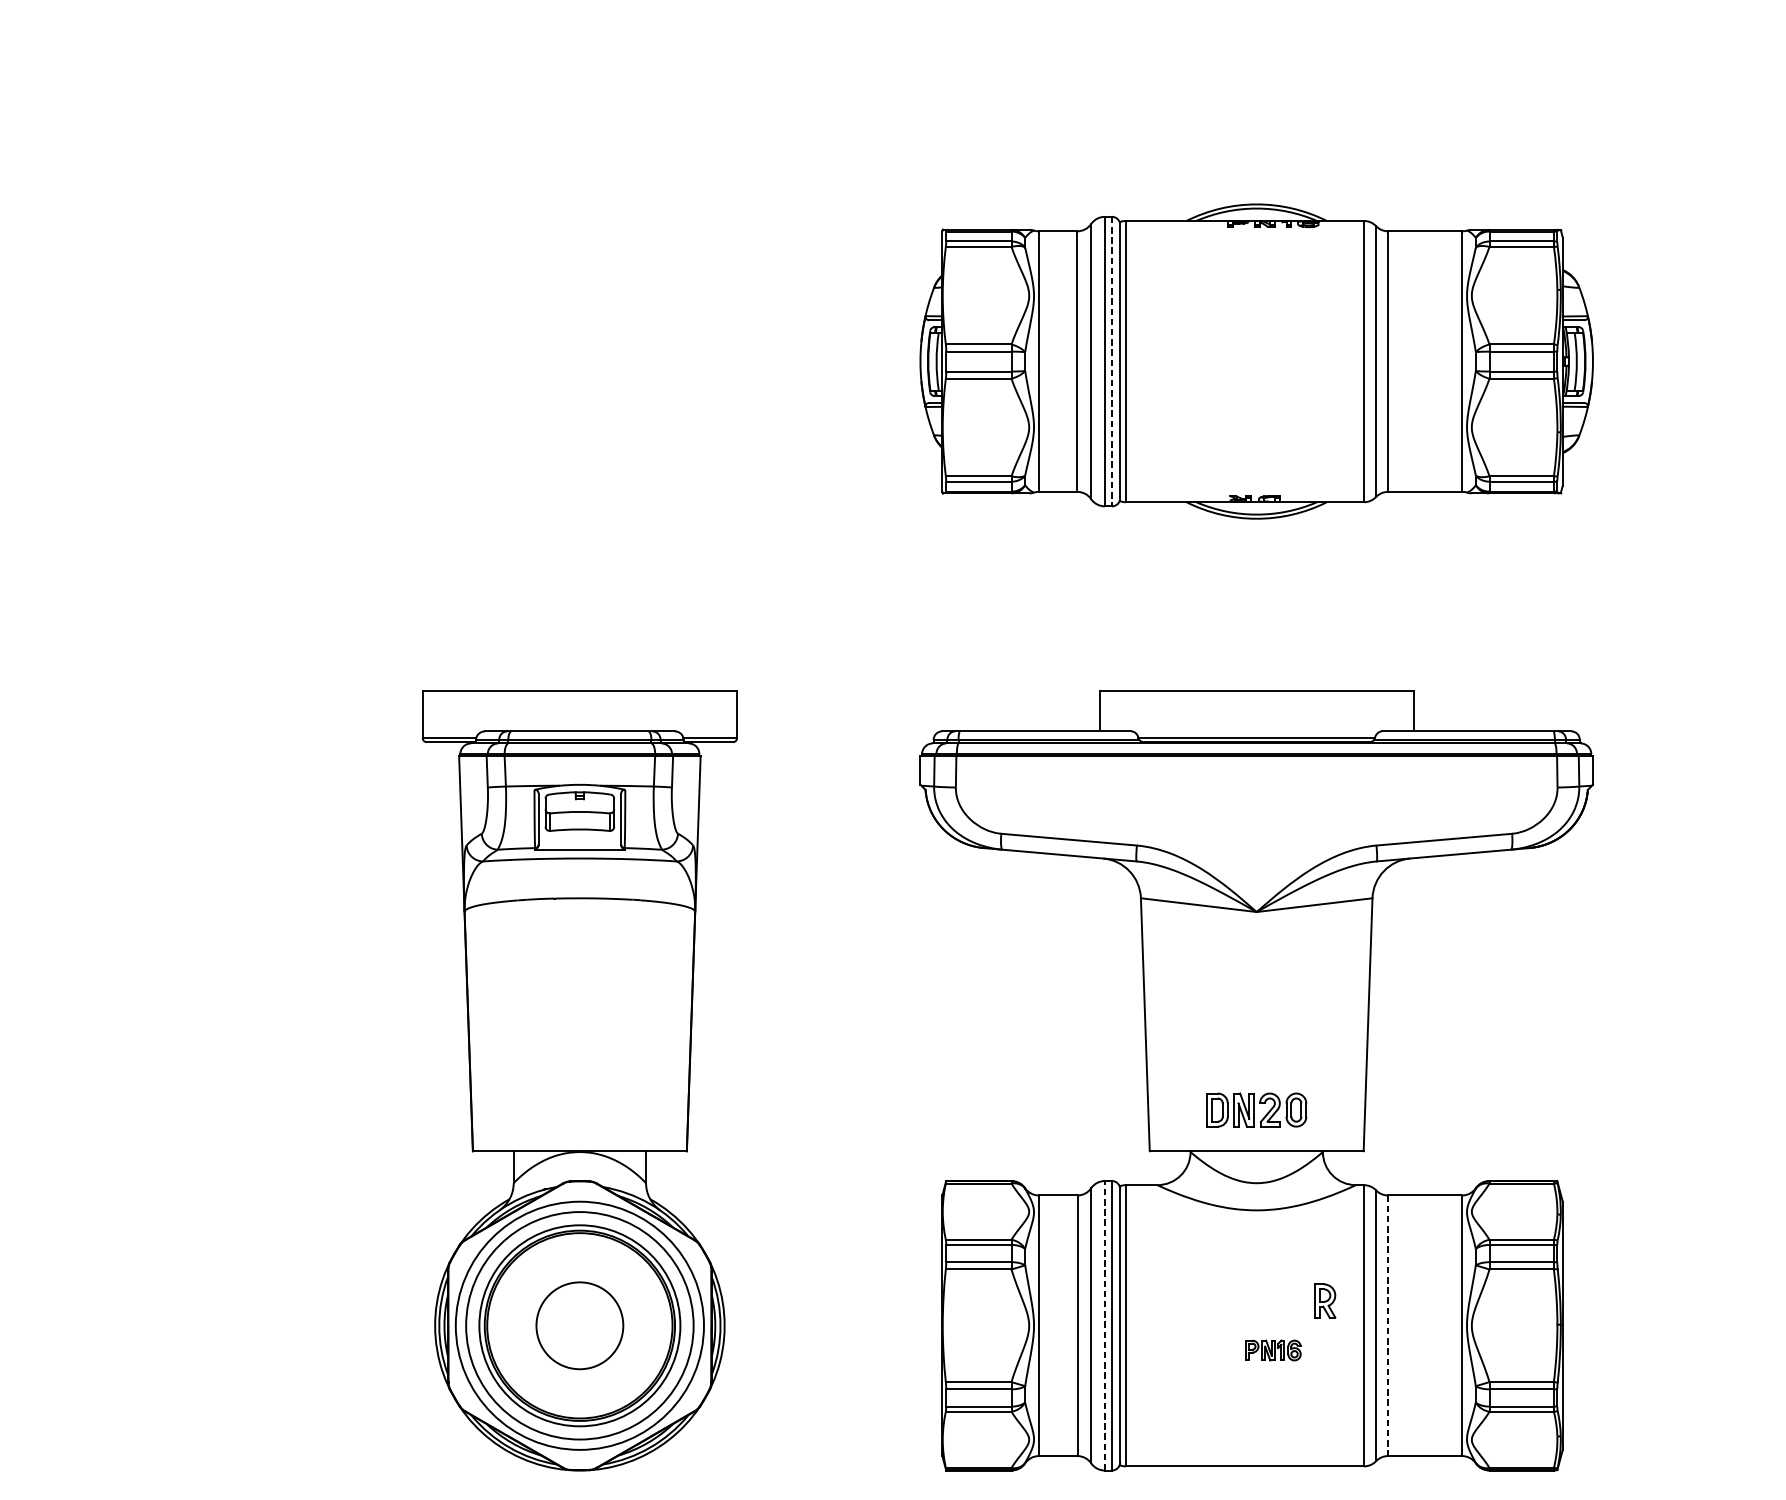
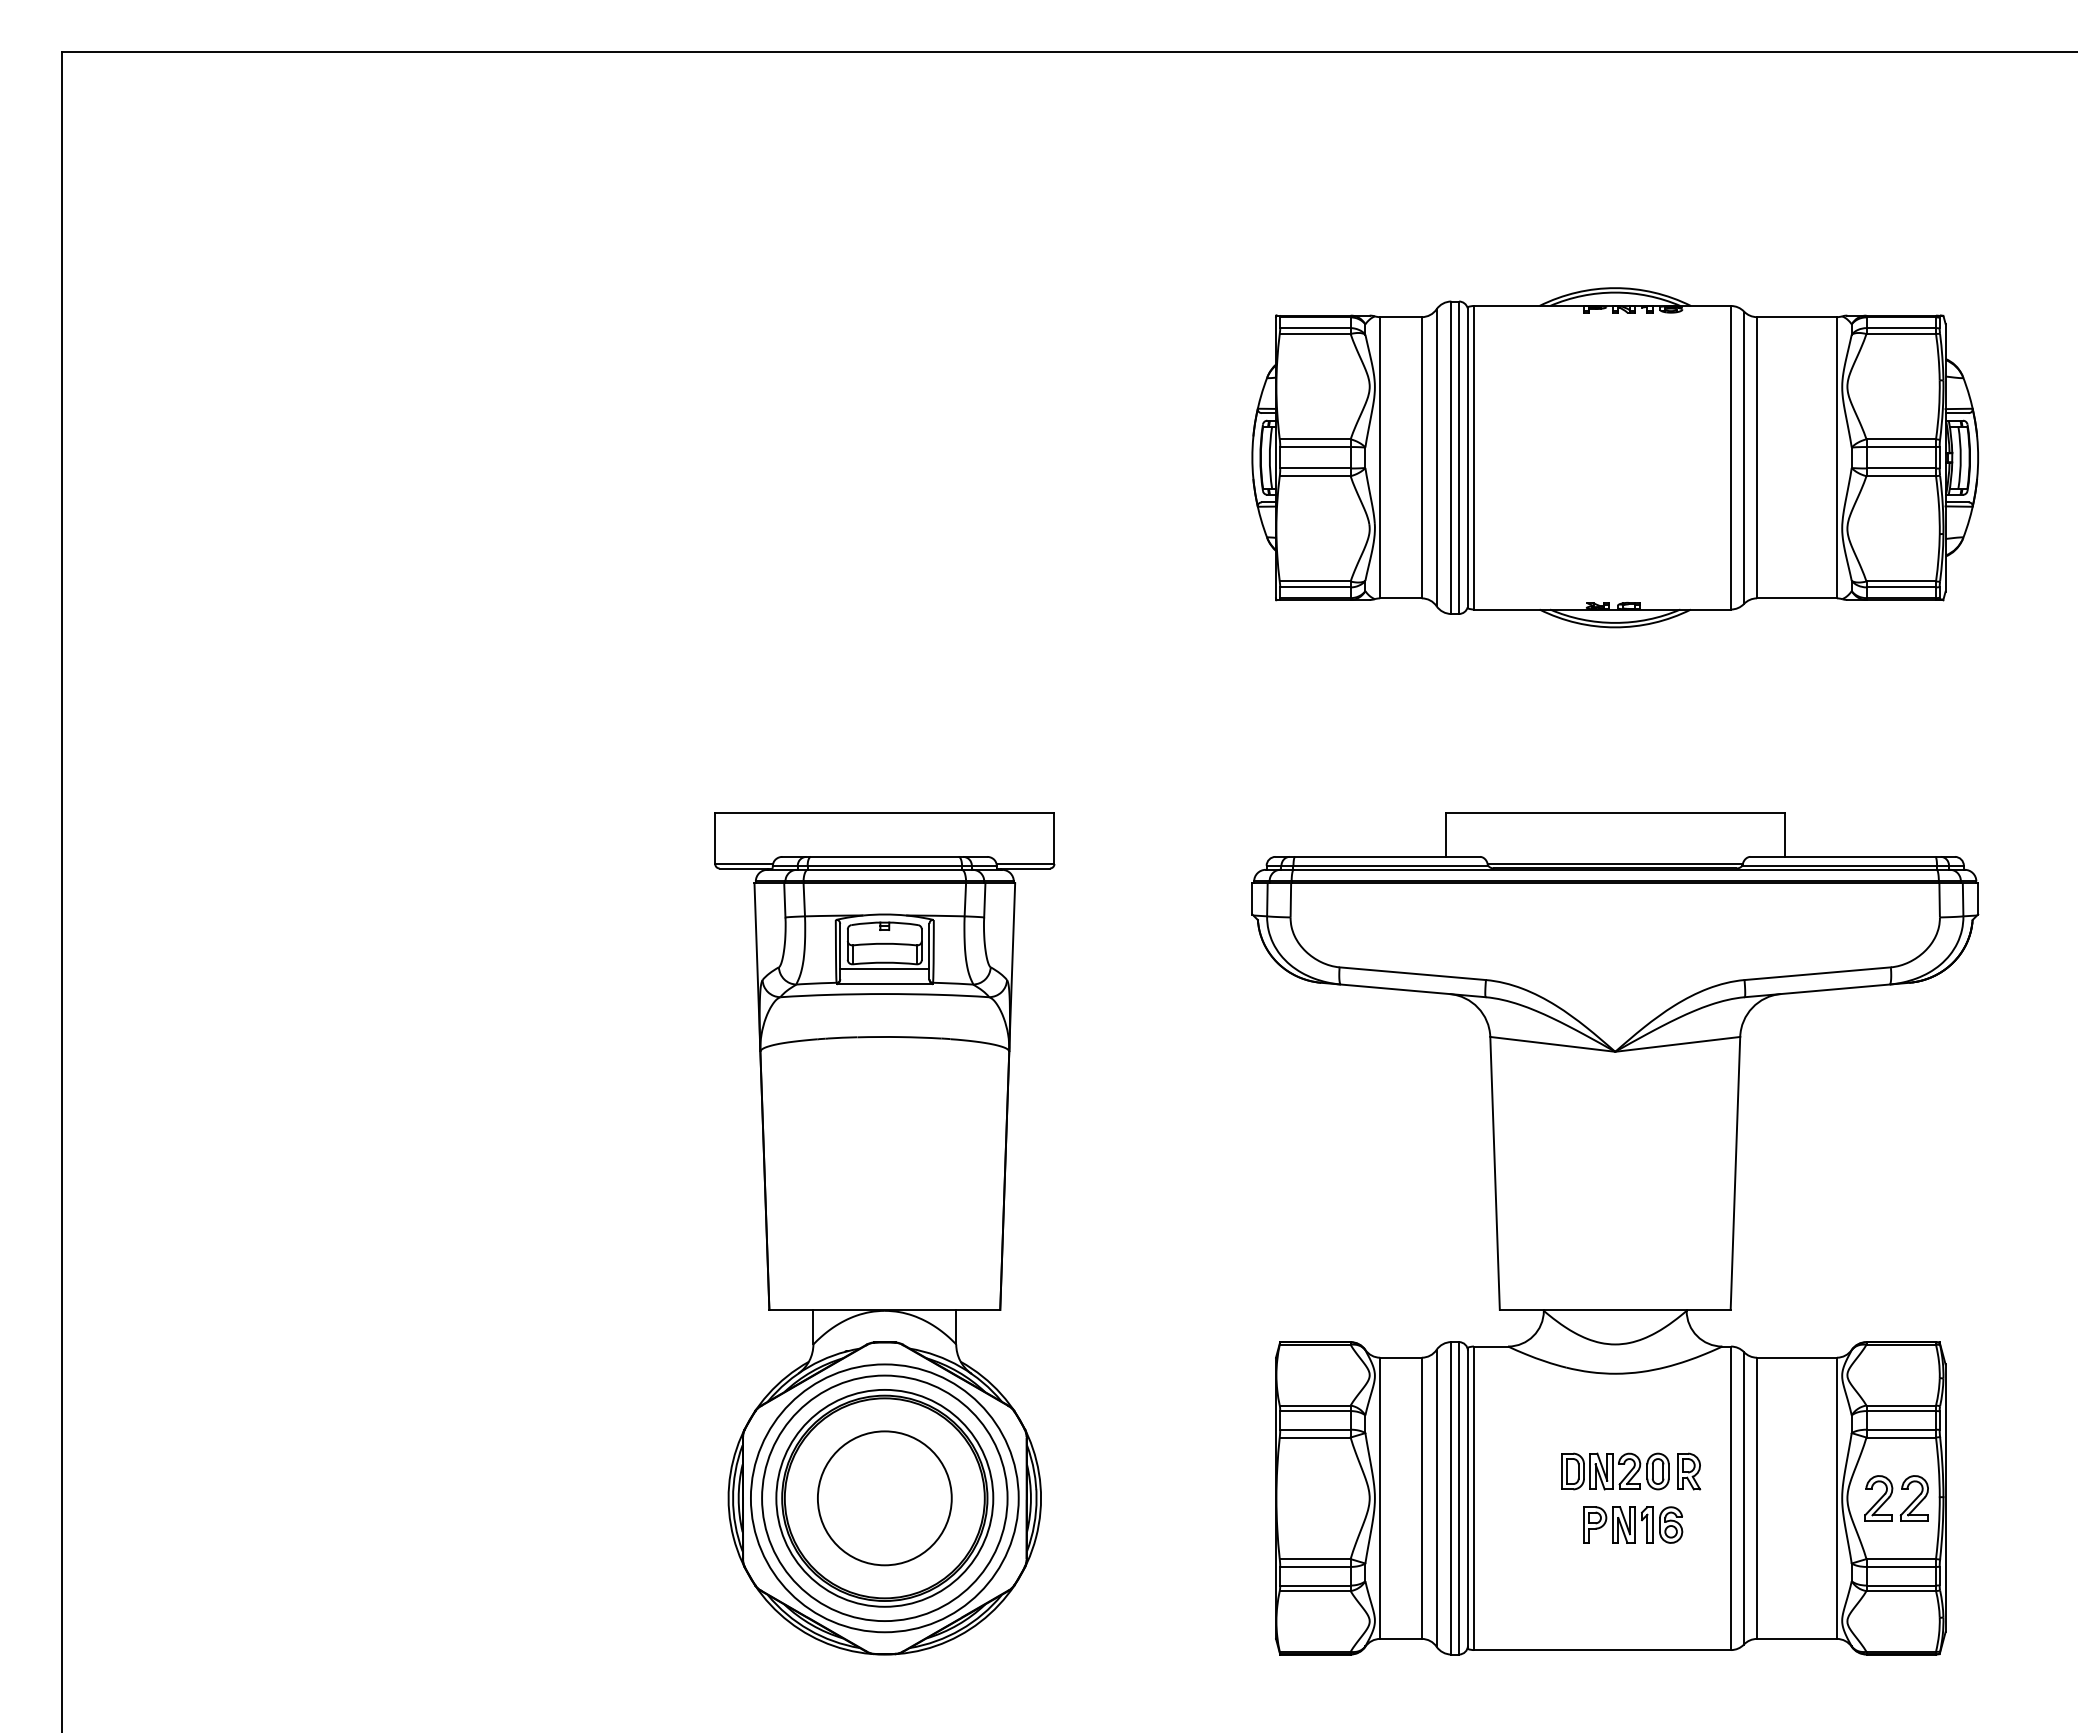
line: (1112, 362) -> (1459, 458), dashed -> solid
line: (579, 834) -> (884, 968), added
part: (1256, 1110) -> (1615, 1471), moved
circle: (579, 1325) -> (884, 1498), size x1.43
line: (1104, 1325) -> (1451, 1497), dashed -> solid
line: (1387, 1325) -> (1756, 1498), dashed -> solid
part: (1517, 1325) -> (1896, 1498), added
part: (1273, 1350) -> (1633, 1524), size x1.67

